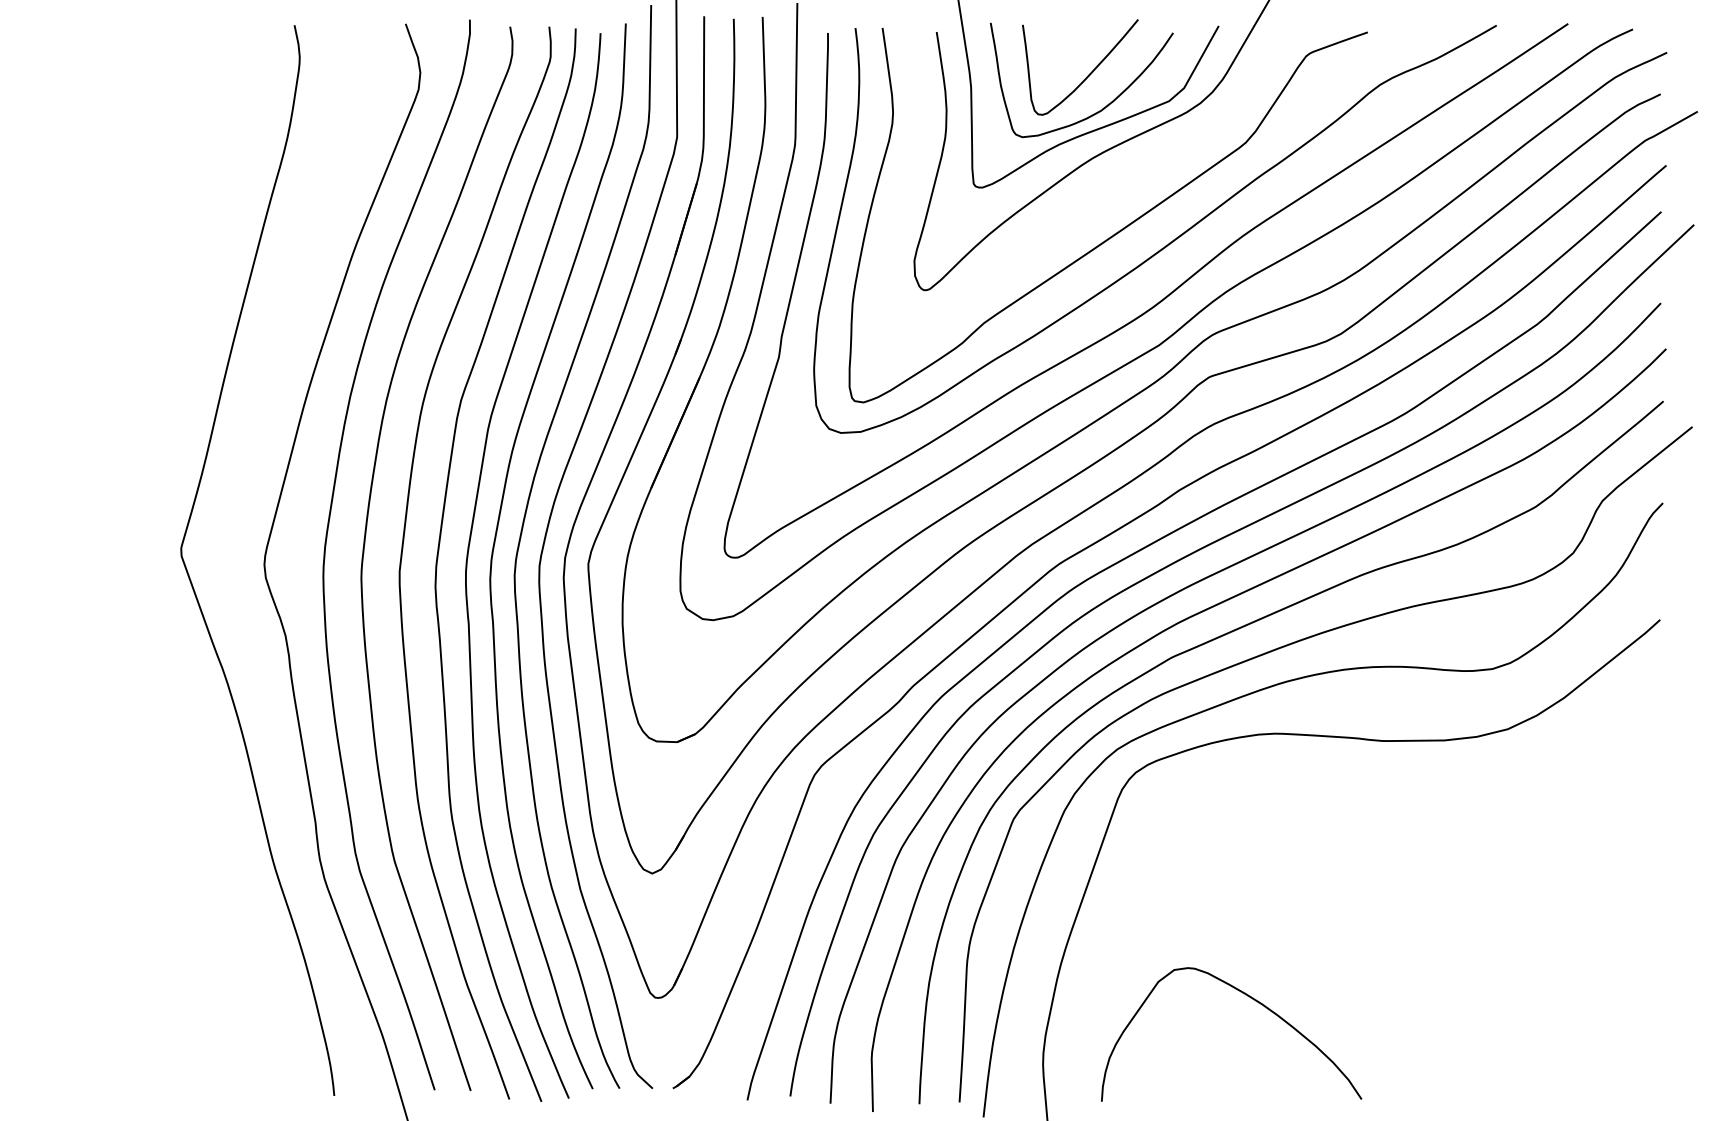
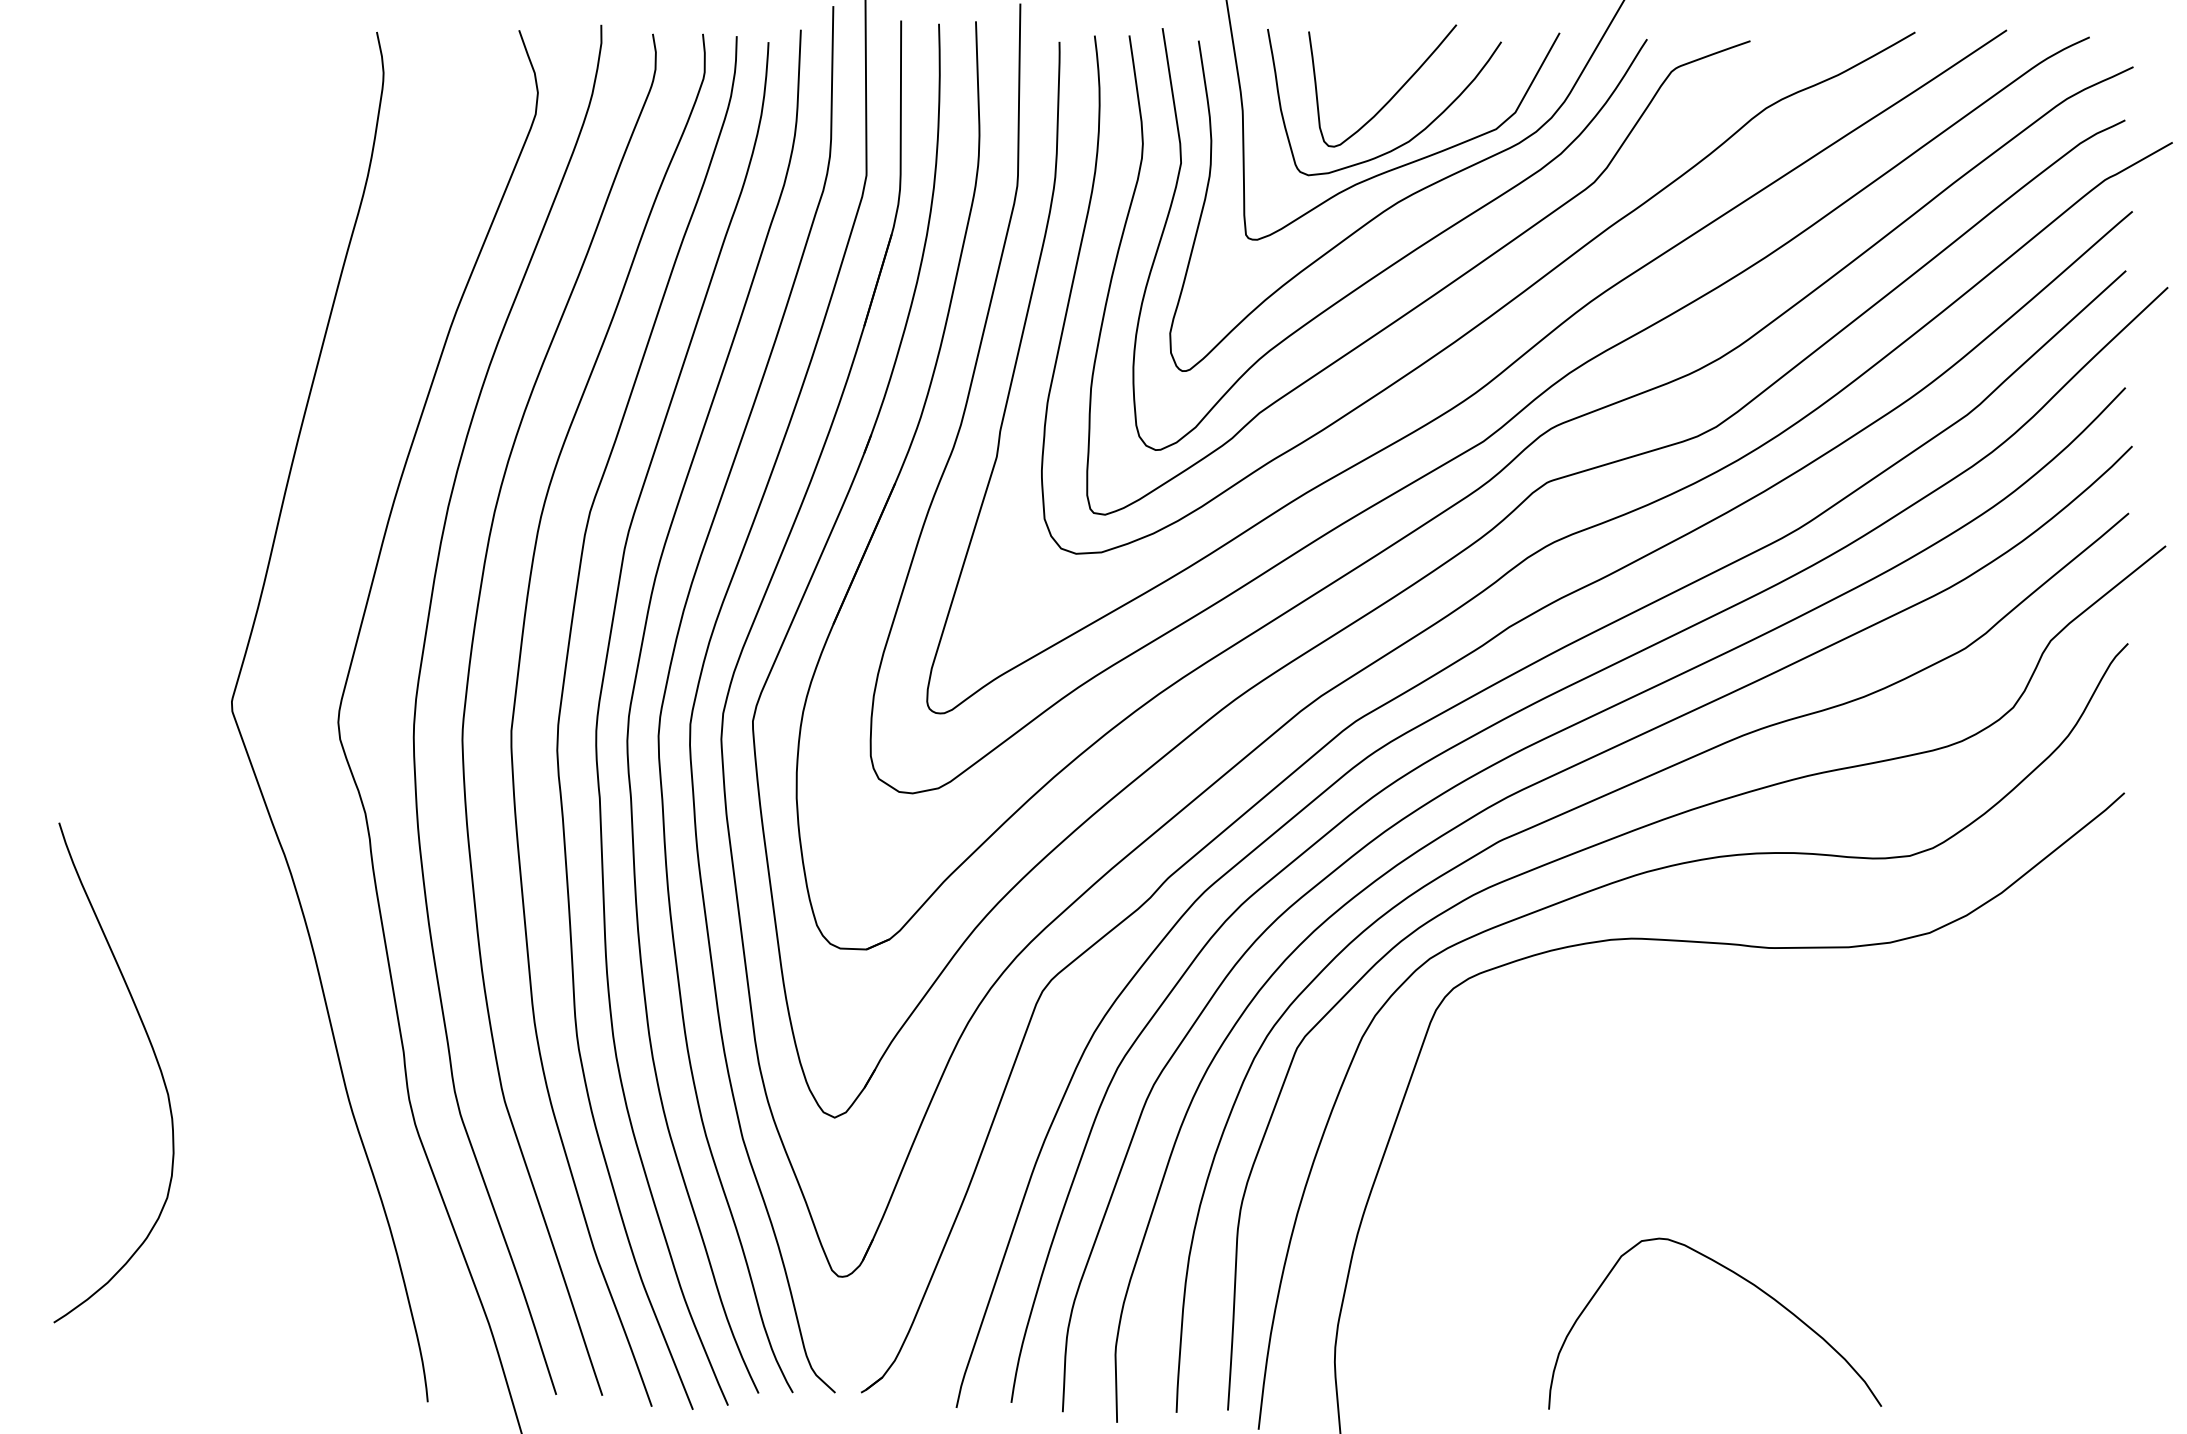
curve: (1092, 203) -> (1398, 259), added
curve: (121, 828) -> (155, 1059), added
curve: (1252, 999) -> (1741, 1278), moved

